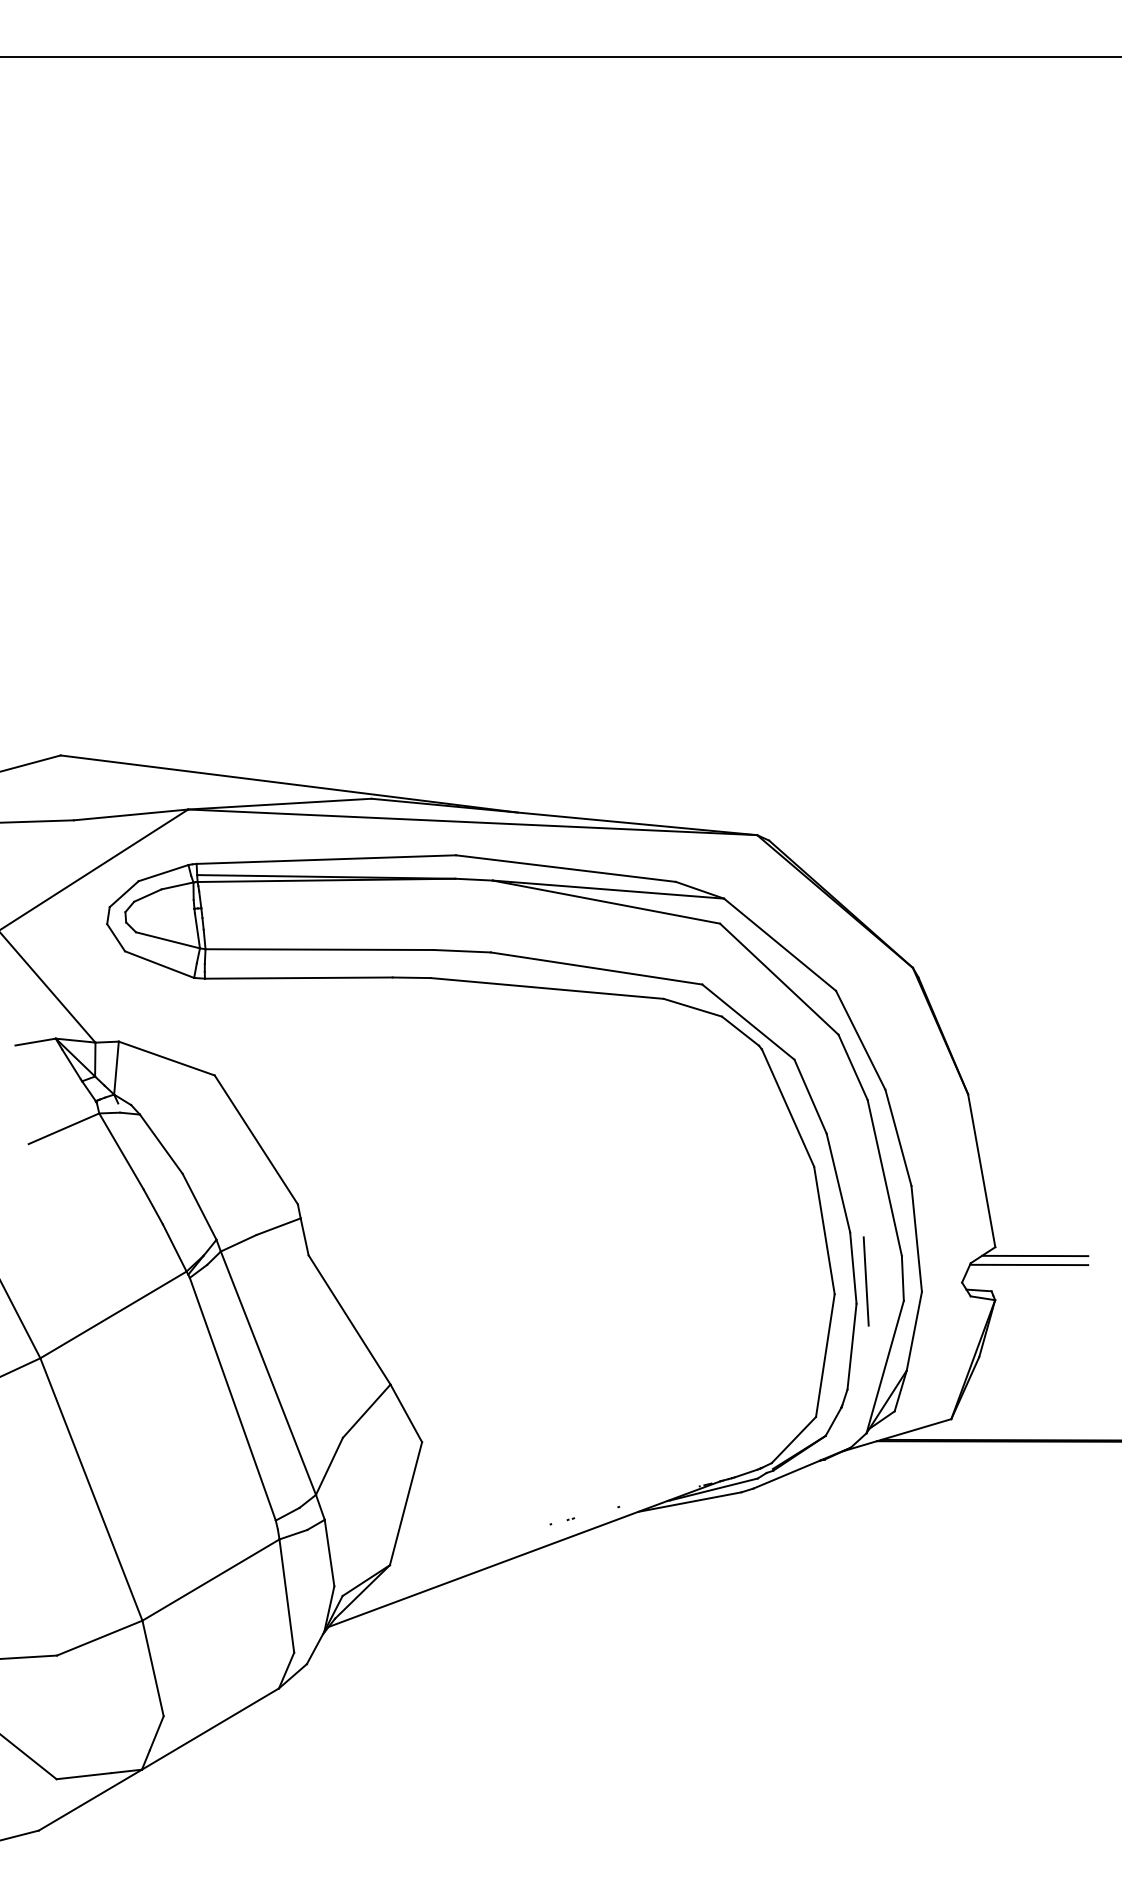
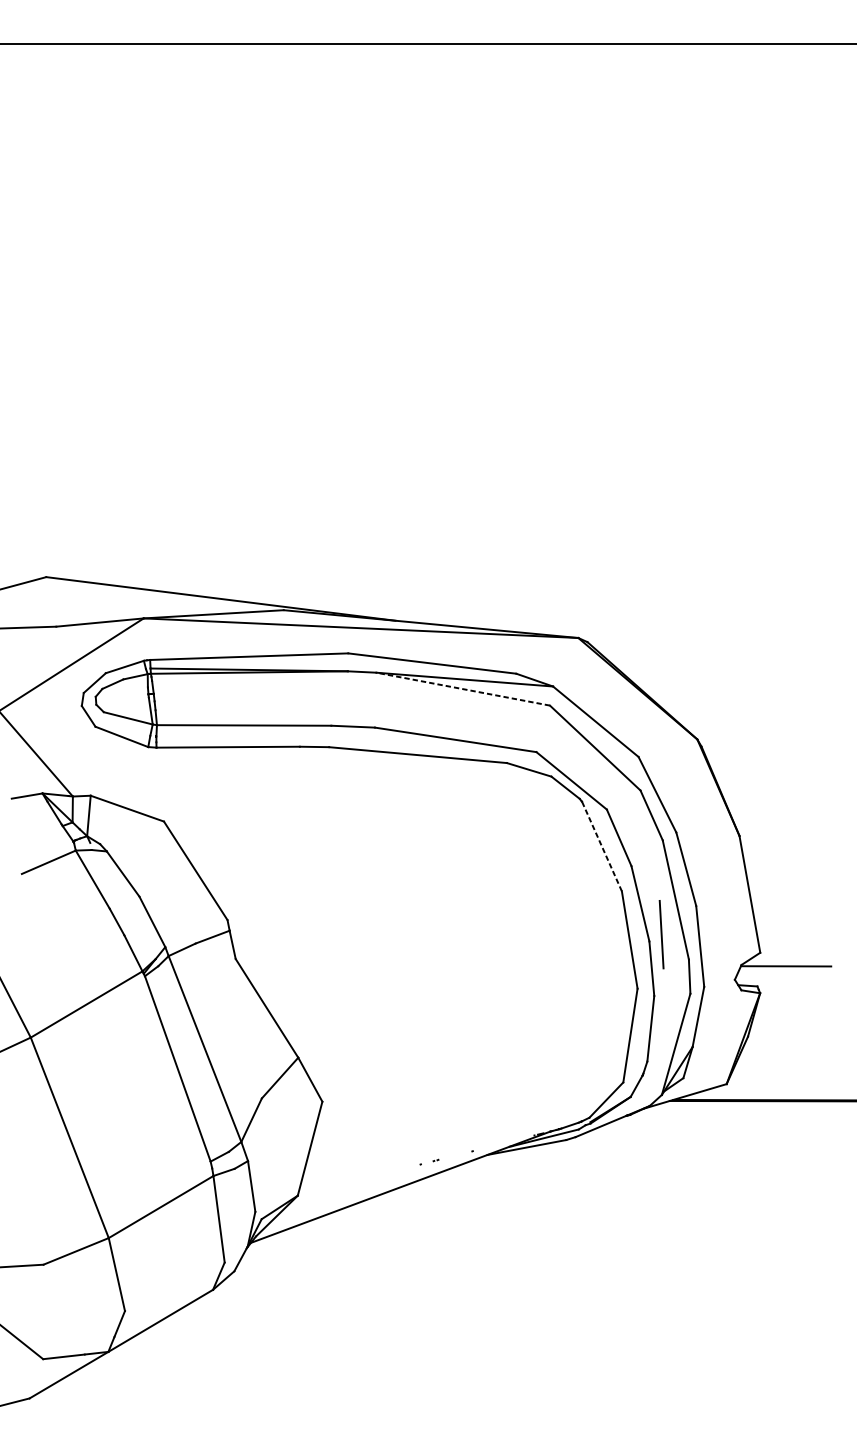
line: (606, 902) -> (463, 689), solid -> dashed
line: (787, 1107) -> (601, 846), solid -> dashed
line: (1035, 1255) -> (790, 959), removed
line: (865, 1281) -> (661, 934), moved

